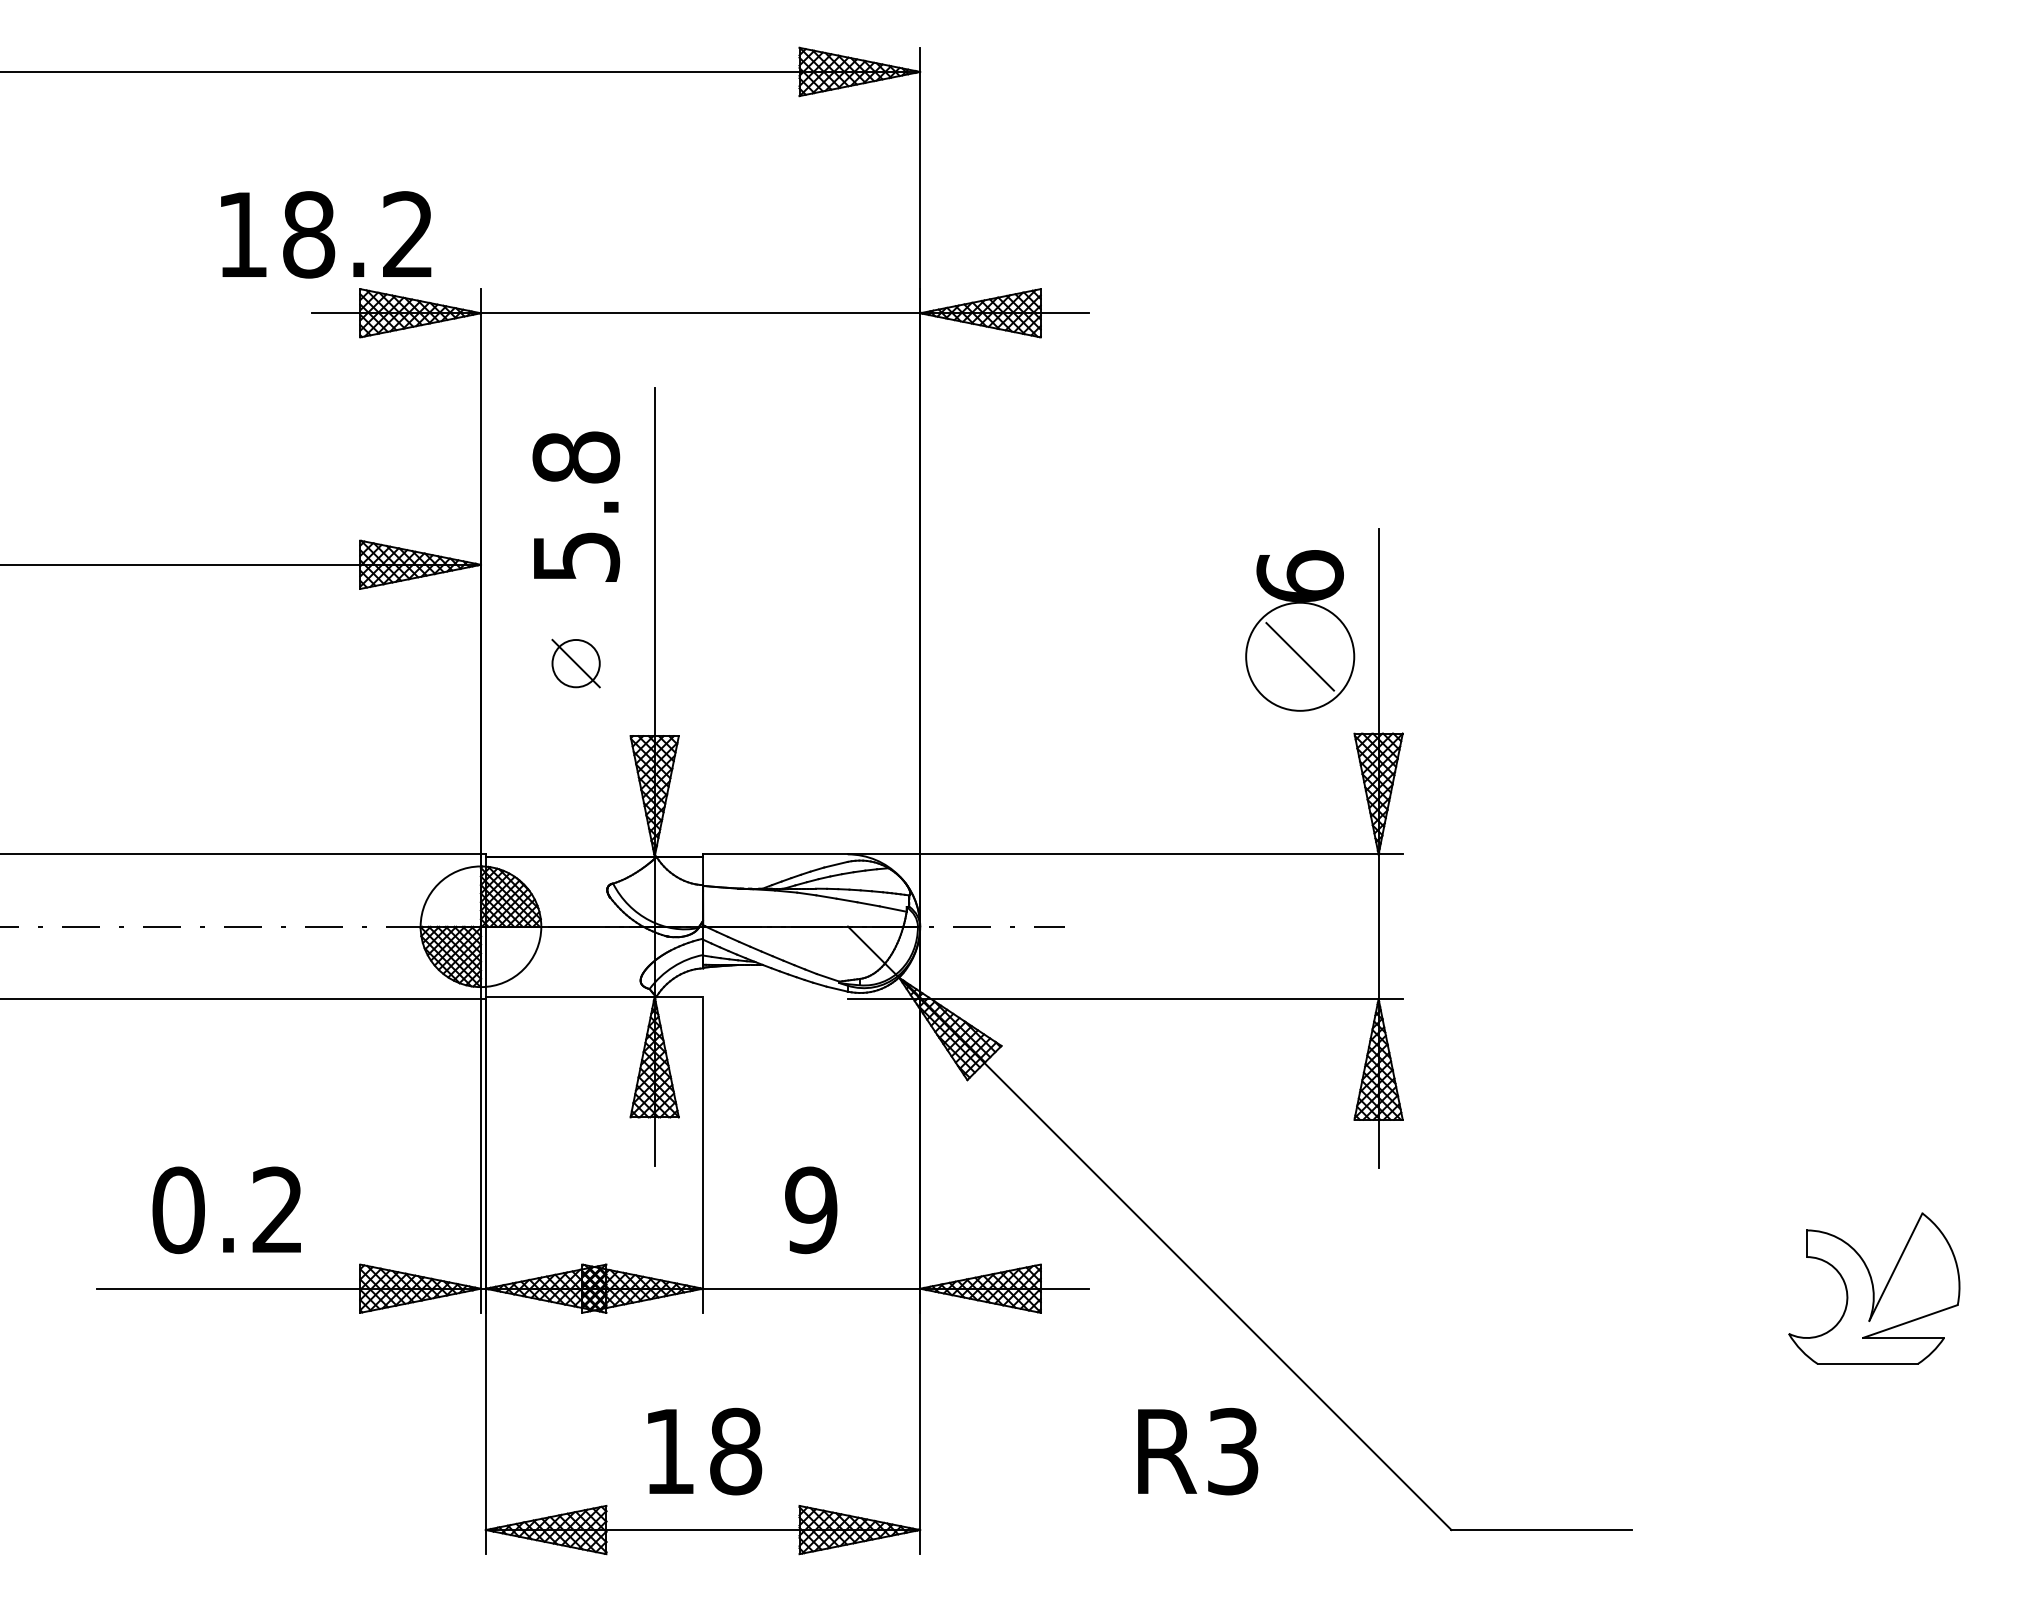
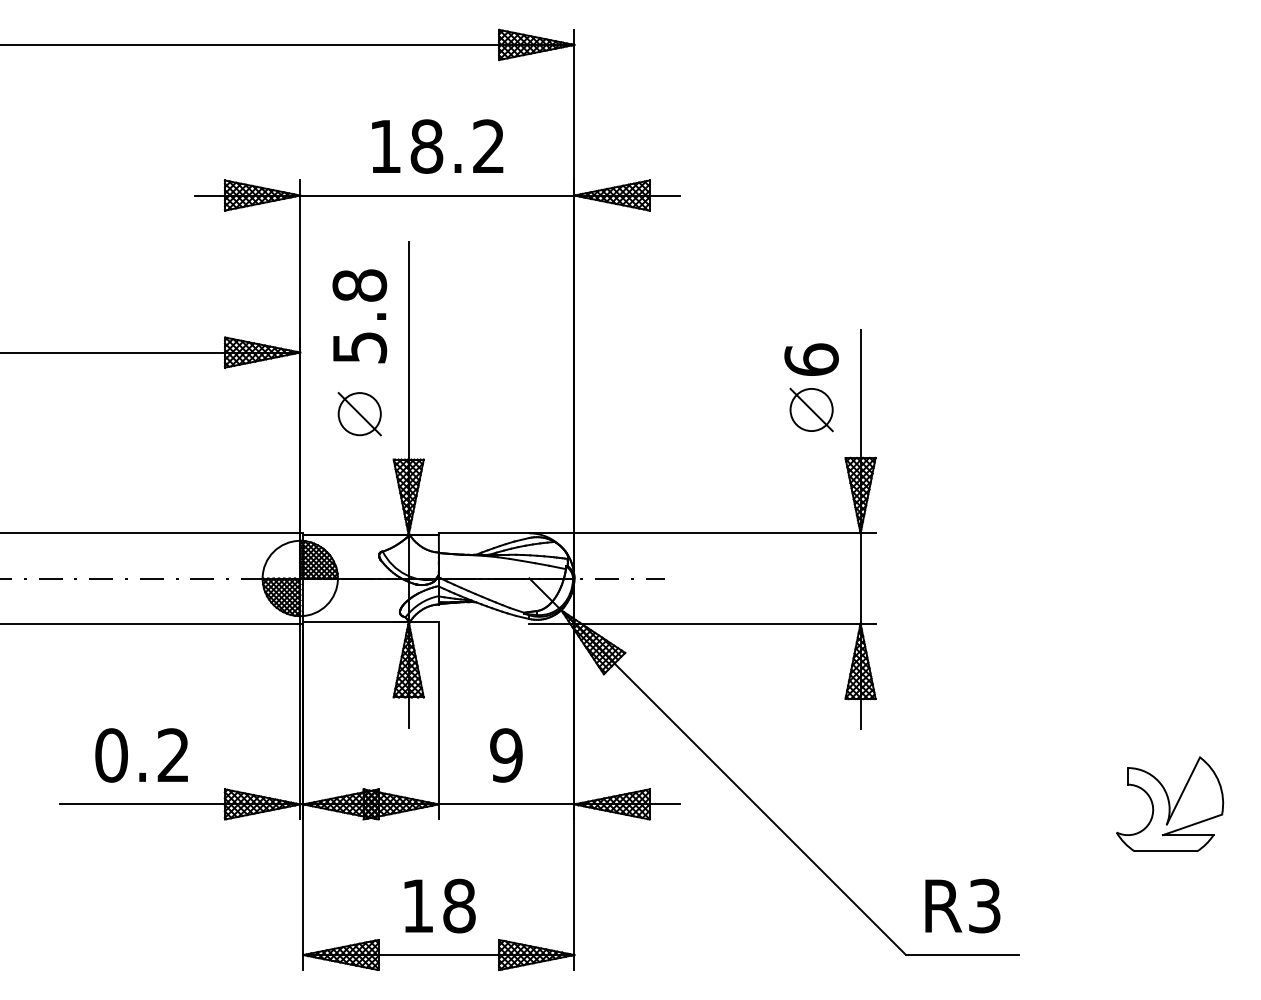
text: (325, 234) -> (437, 146), moved
circle: (1299, 656) -> (811, 409), size x0.62
part: (575, 664) -> (359, 414), size x1.43
text: (1197, 1450) -> (962, 905), moved

